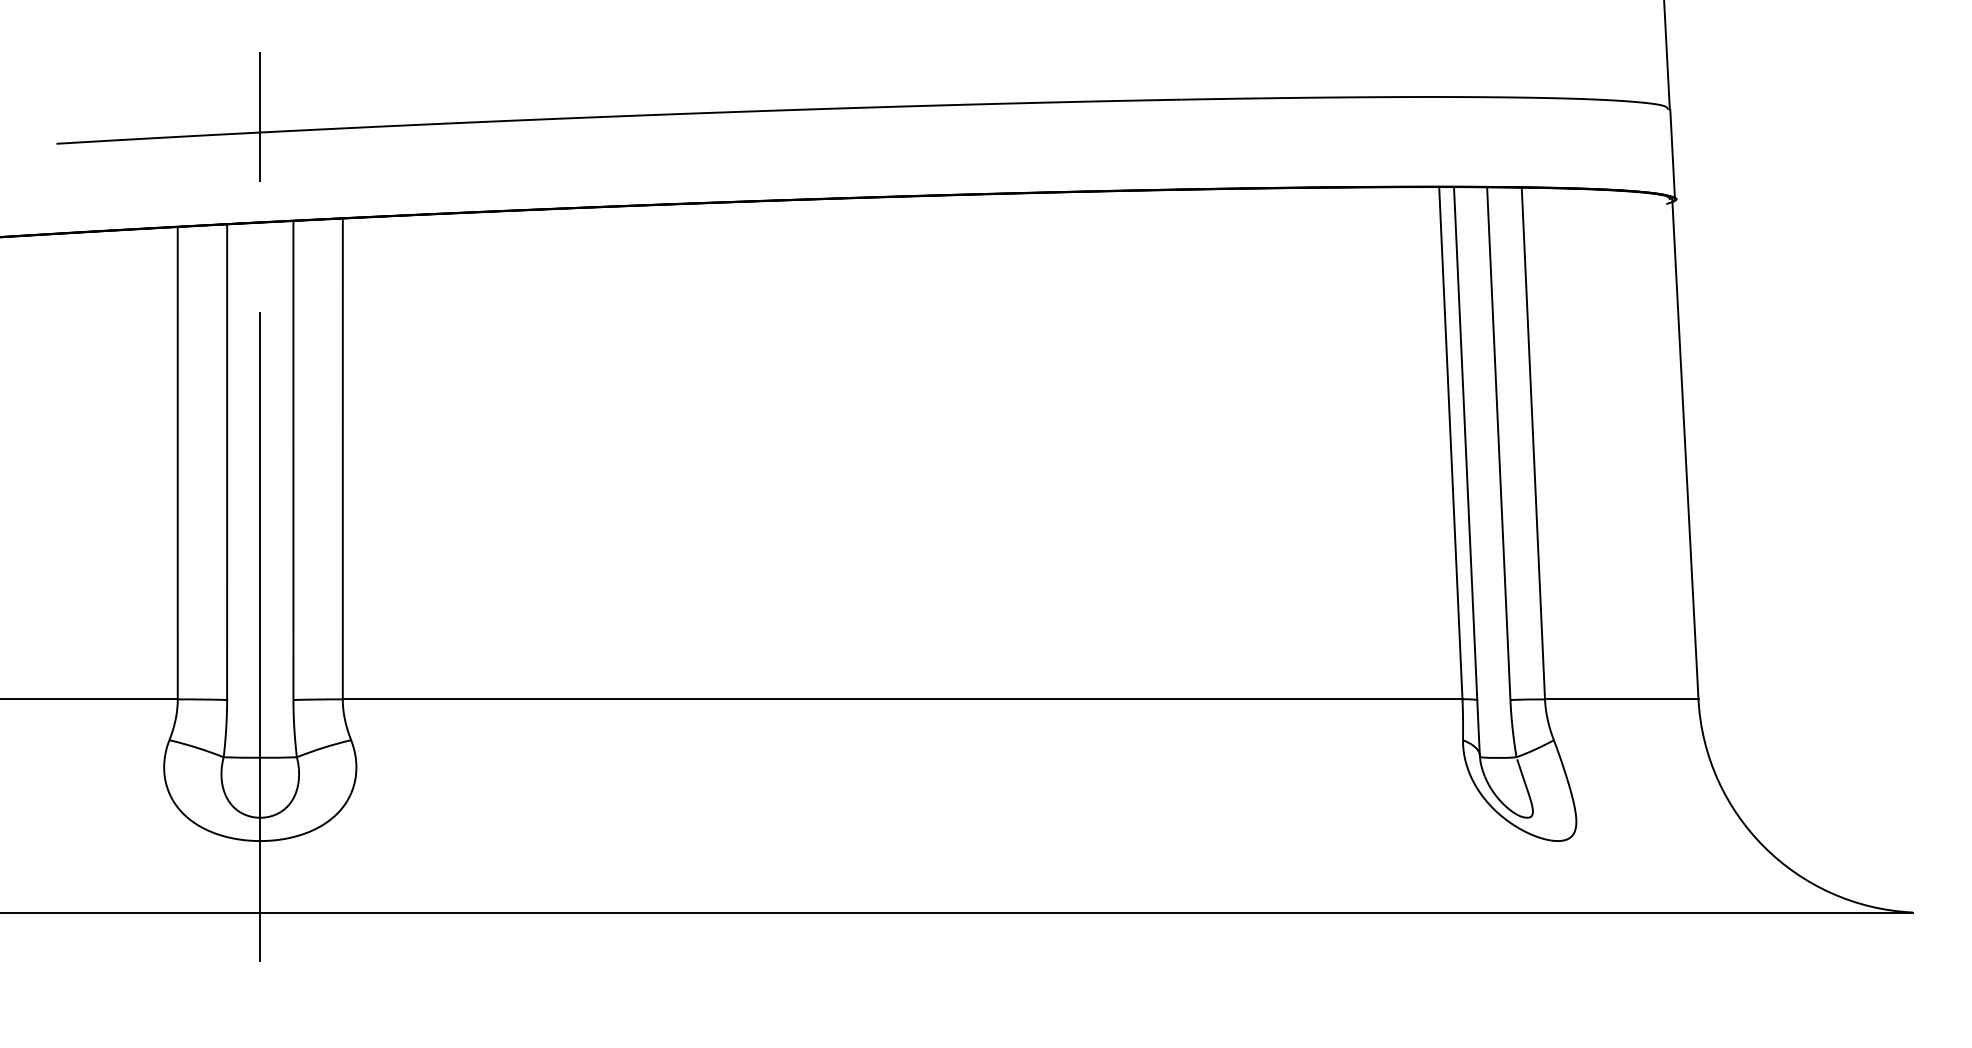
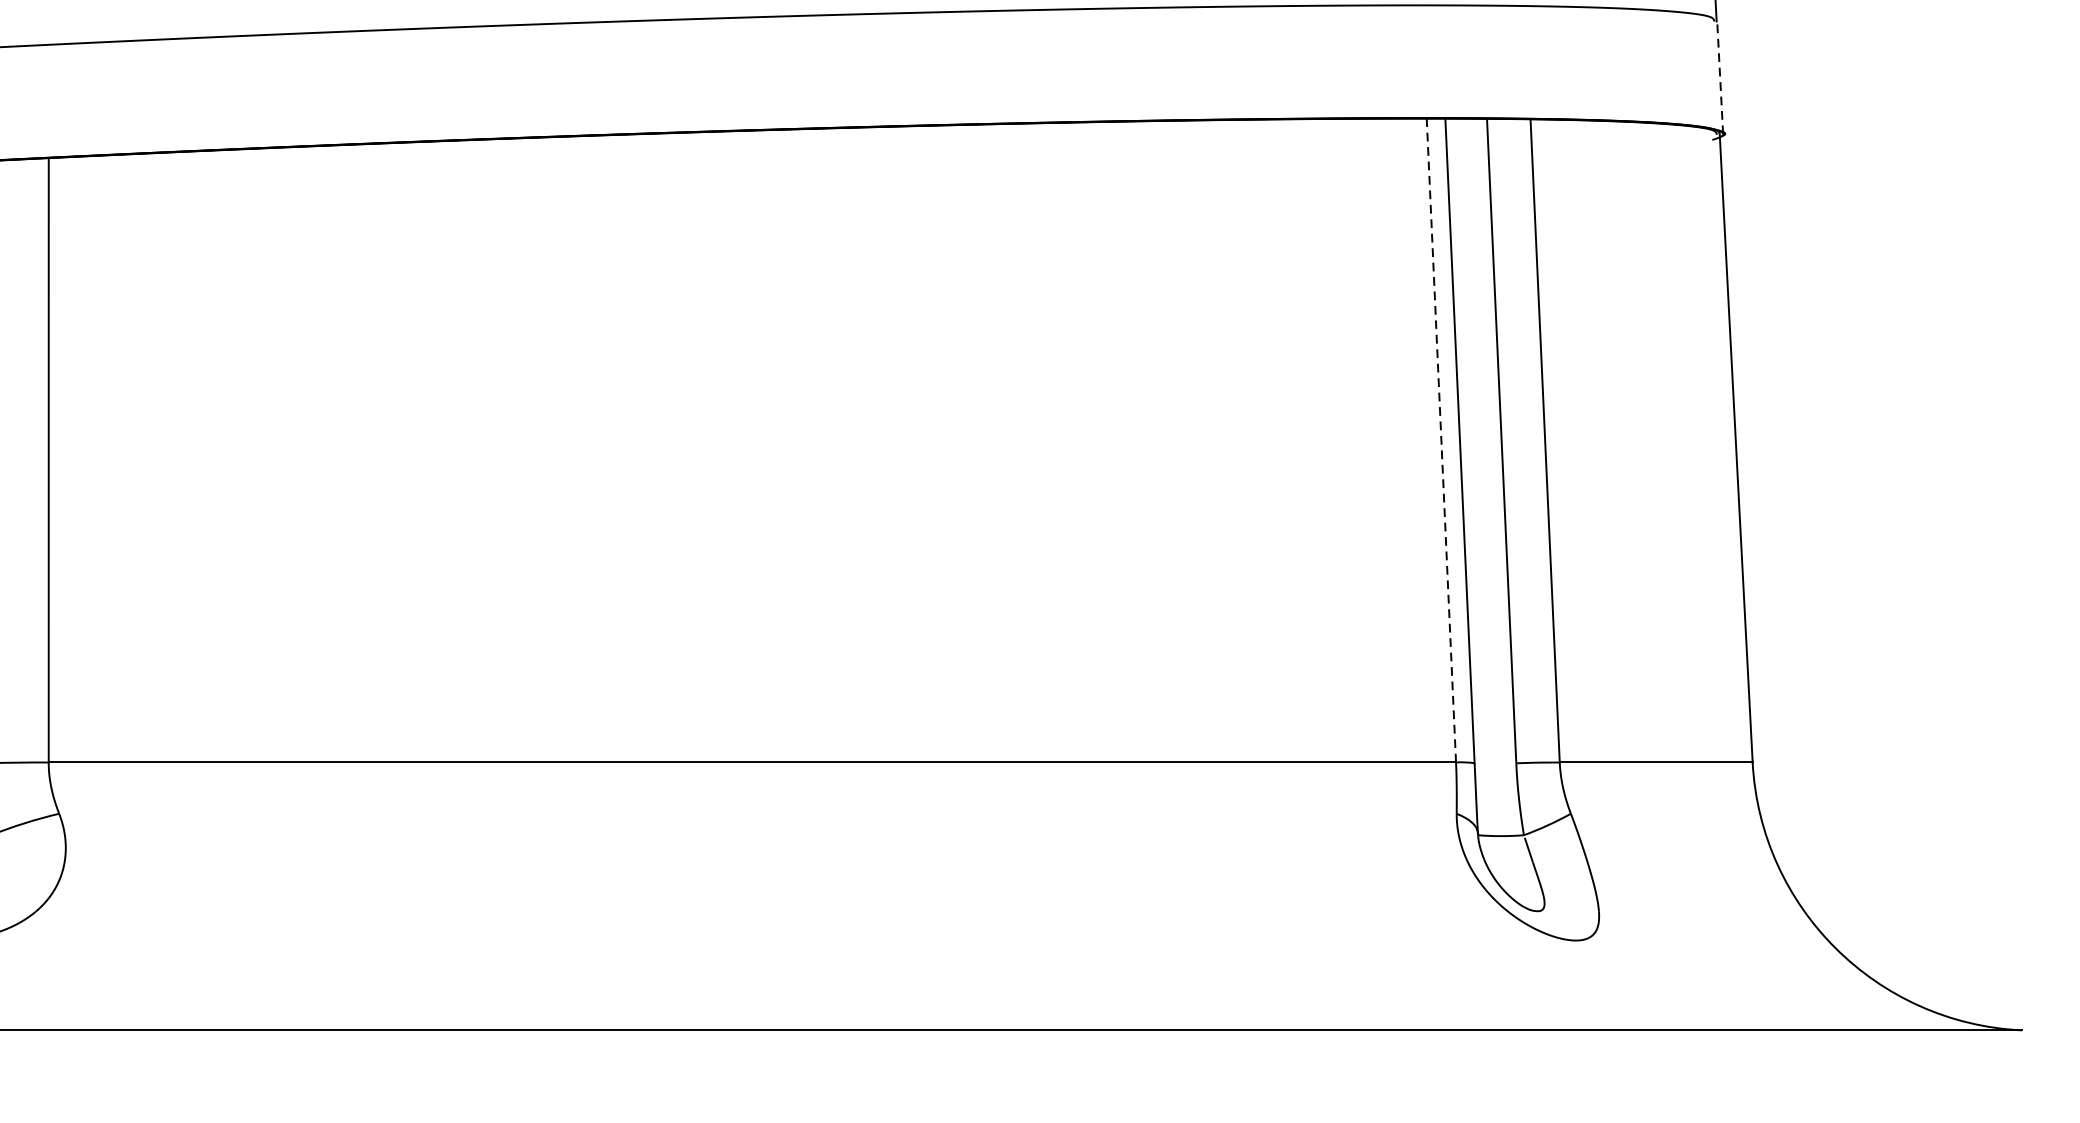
line: (1672, 154) -> (1719, 77), solid -> dashed
line: (1450, 442) -> (1440, 439), solid -> dashed

